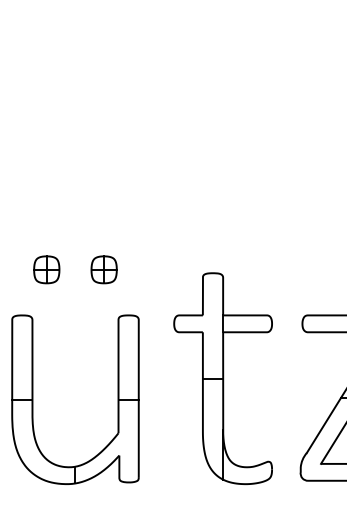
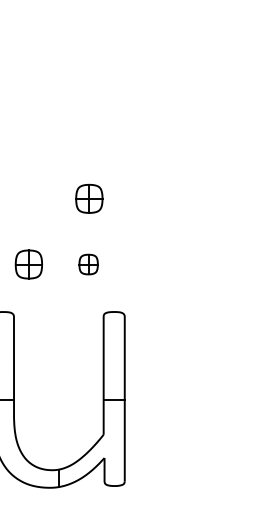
part: (104, 206) -> (89, 198), added
part: (103, 269) -> (88, 264), size x0.7
part: (222, 378) -> (212, 377), removed

